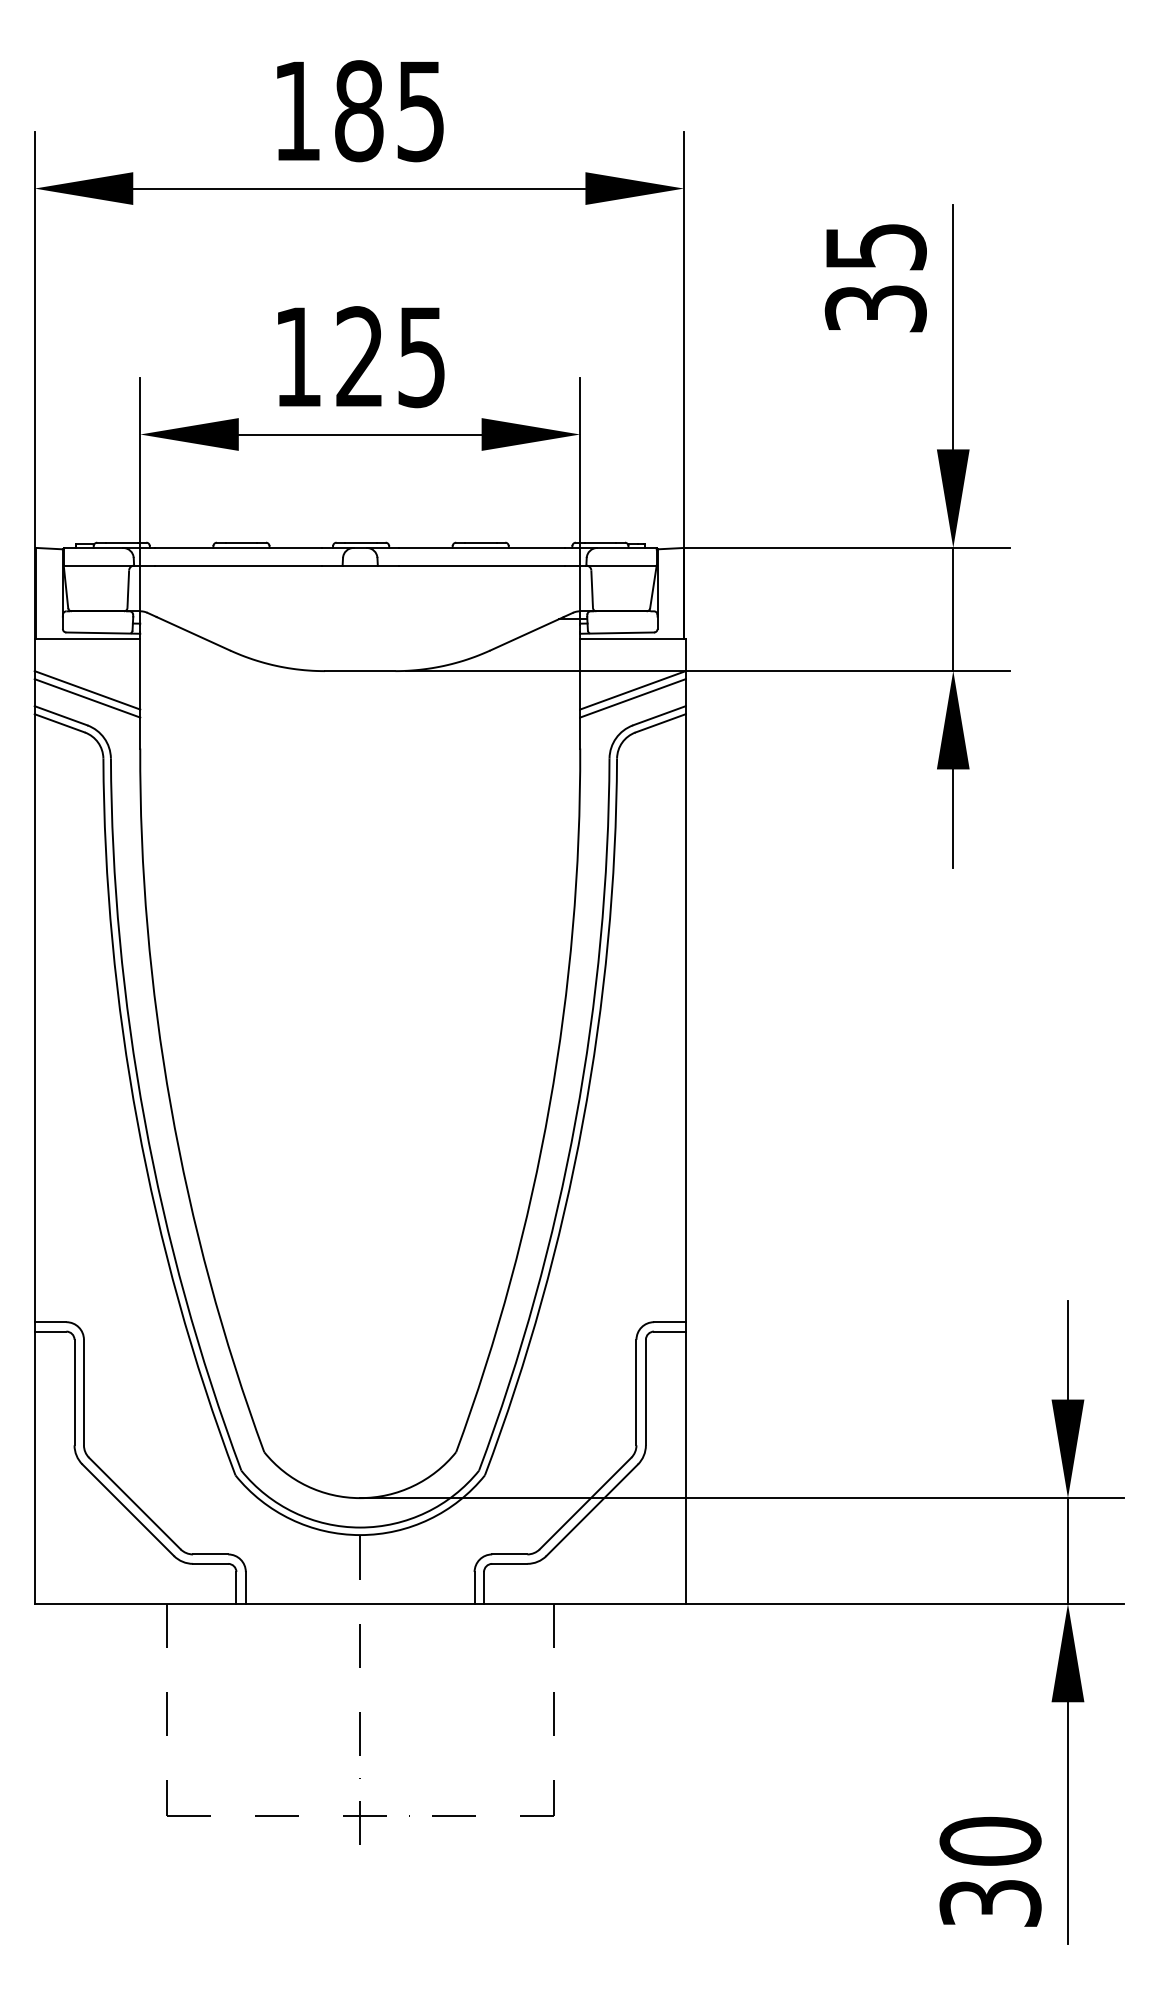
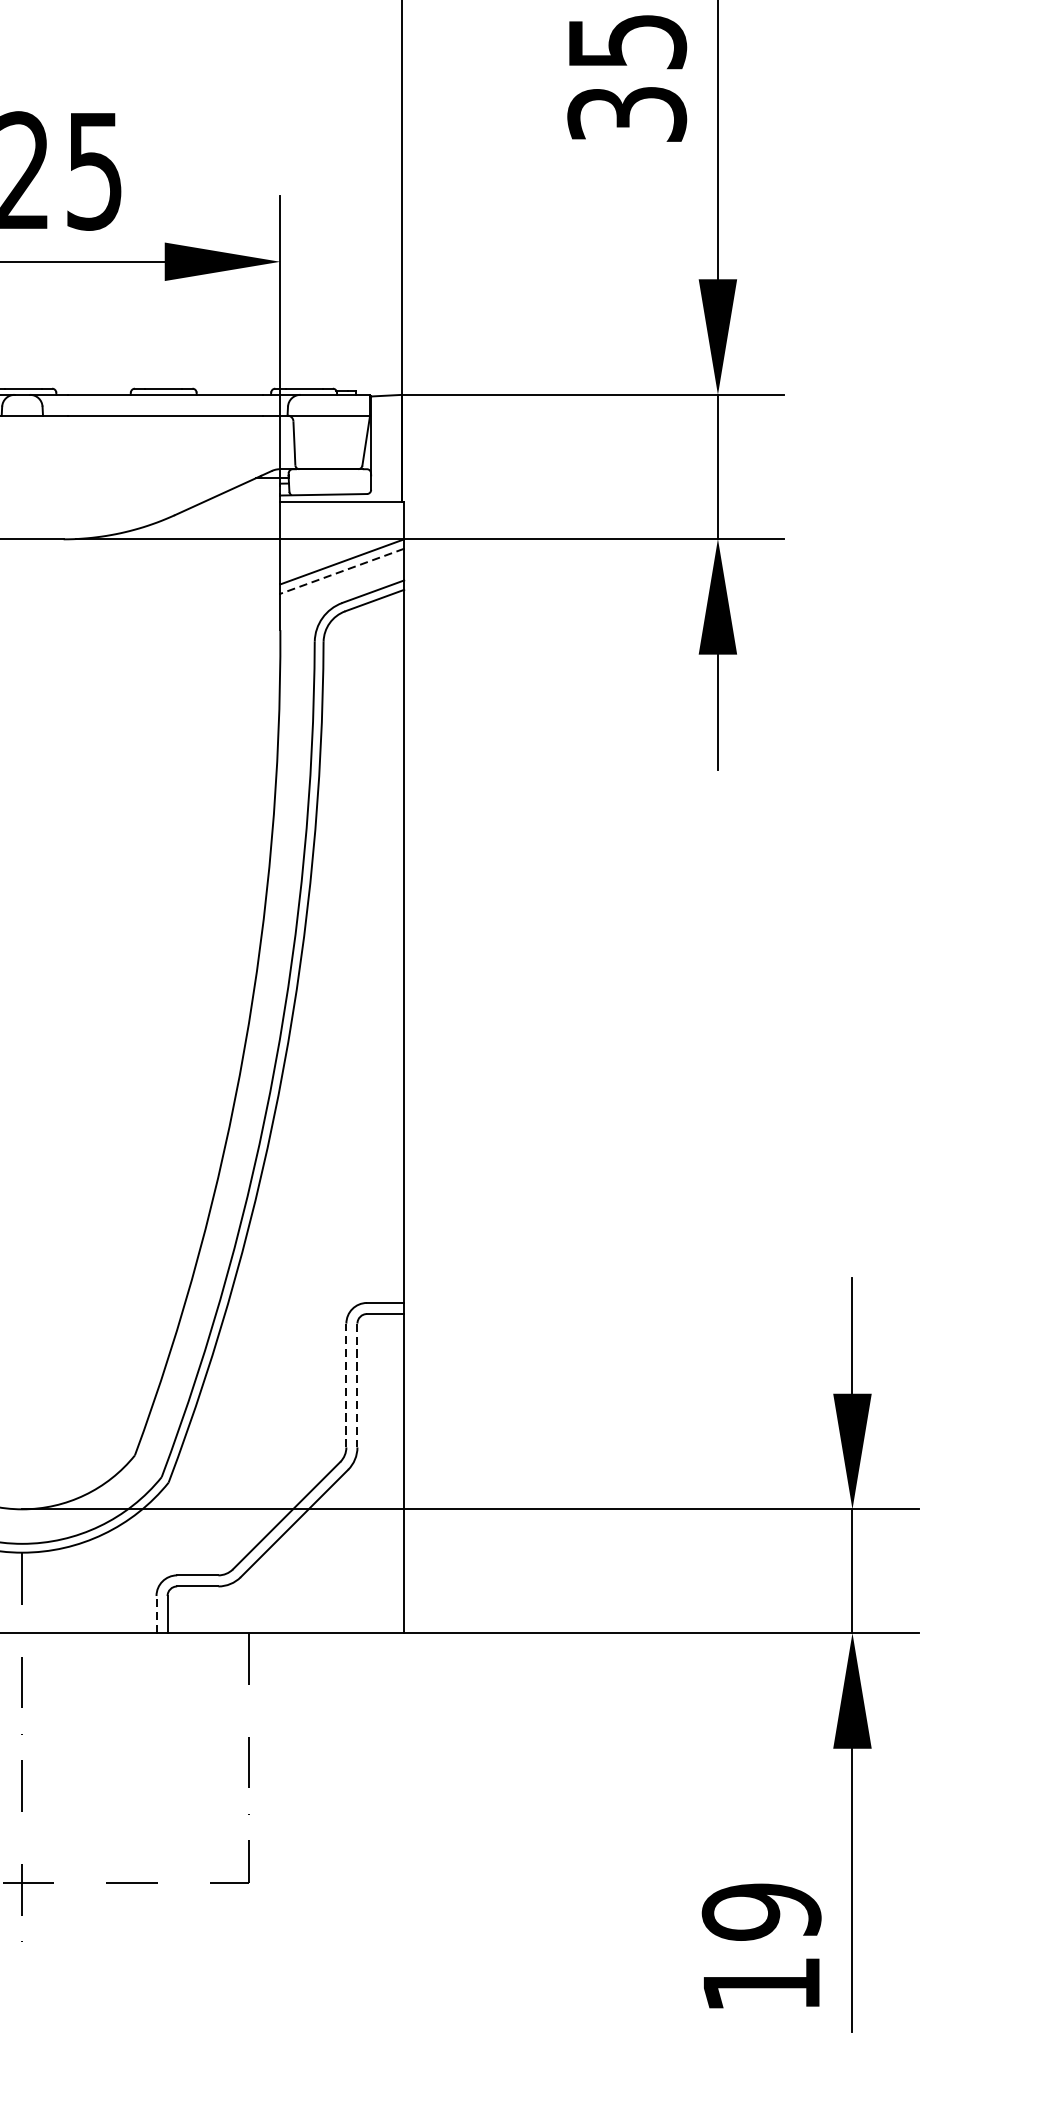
line: (632, 698) -> (341, 571), solid -> dashed
line: (636, 1392) -> (346, 1385), solid -> dashed
line: (645, 1392) -> (356, 1385), solid -> dashed
line: (474, 1587) -> (156, 1614), solid -> dashed
text: (990, 1871) -> (761, 1947), 30 -> 19

